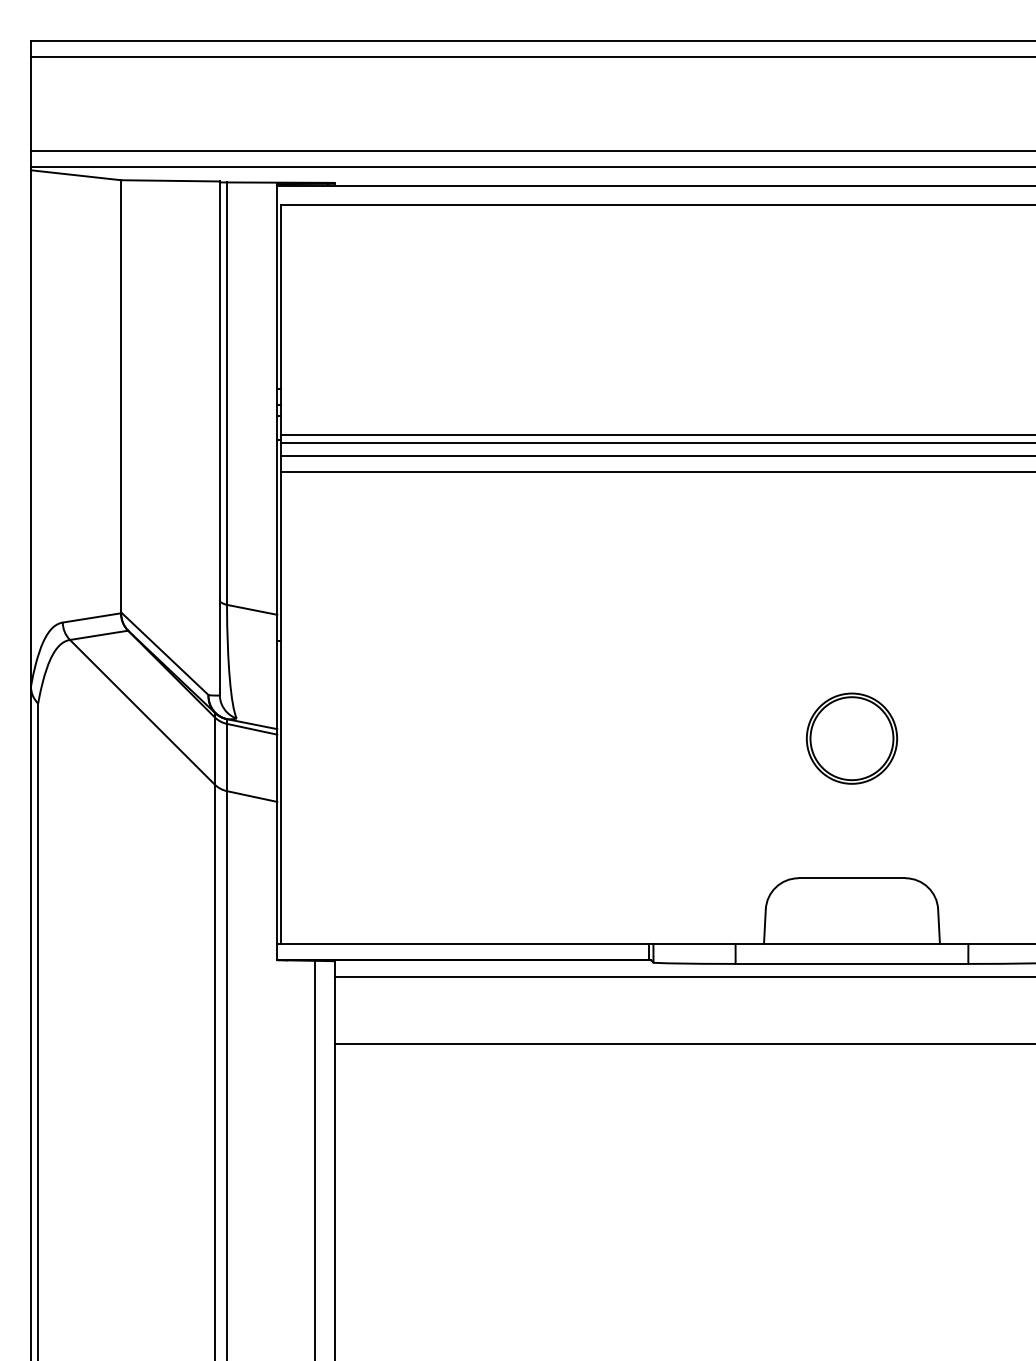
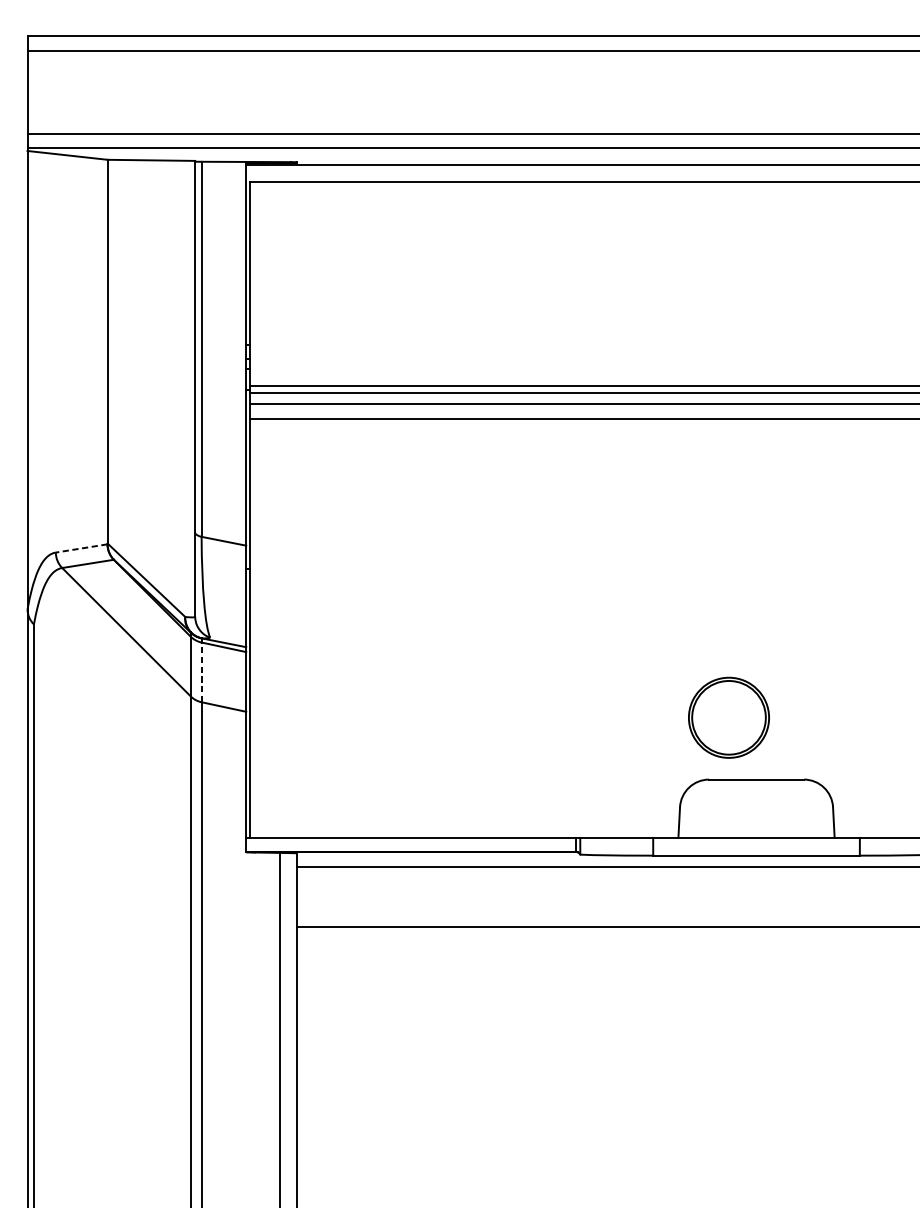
line: (91, 618) -> (81, 548), solid -> dashed
part: (851, 738) -> (728, 717), moved
line: (226, 757) -> (201, 672), solid -> dashed

